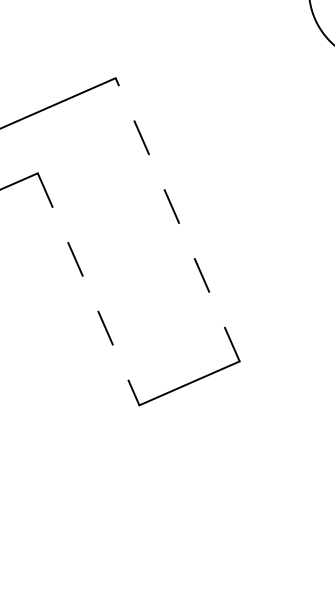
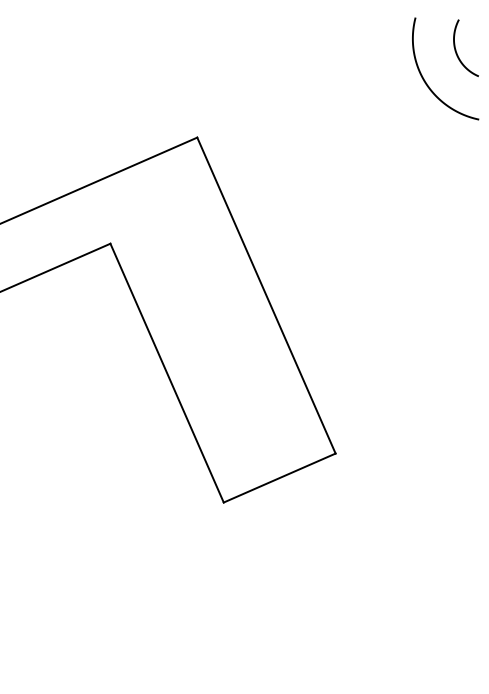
line: (177, 219) -> (266, 295), dashed -> solid
line: (88, 289) -> (167, 373), dashed -> solid

